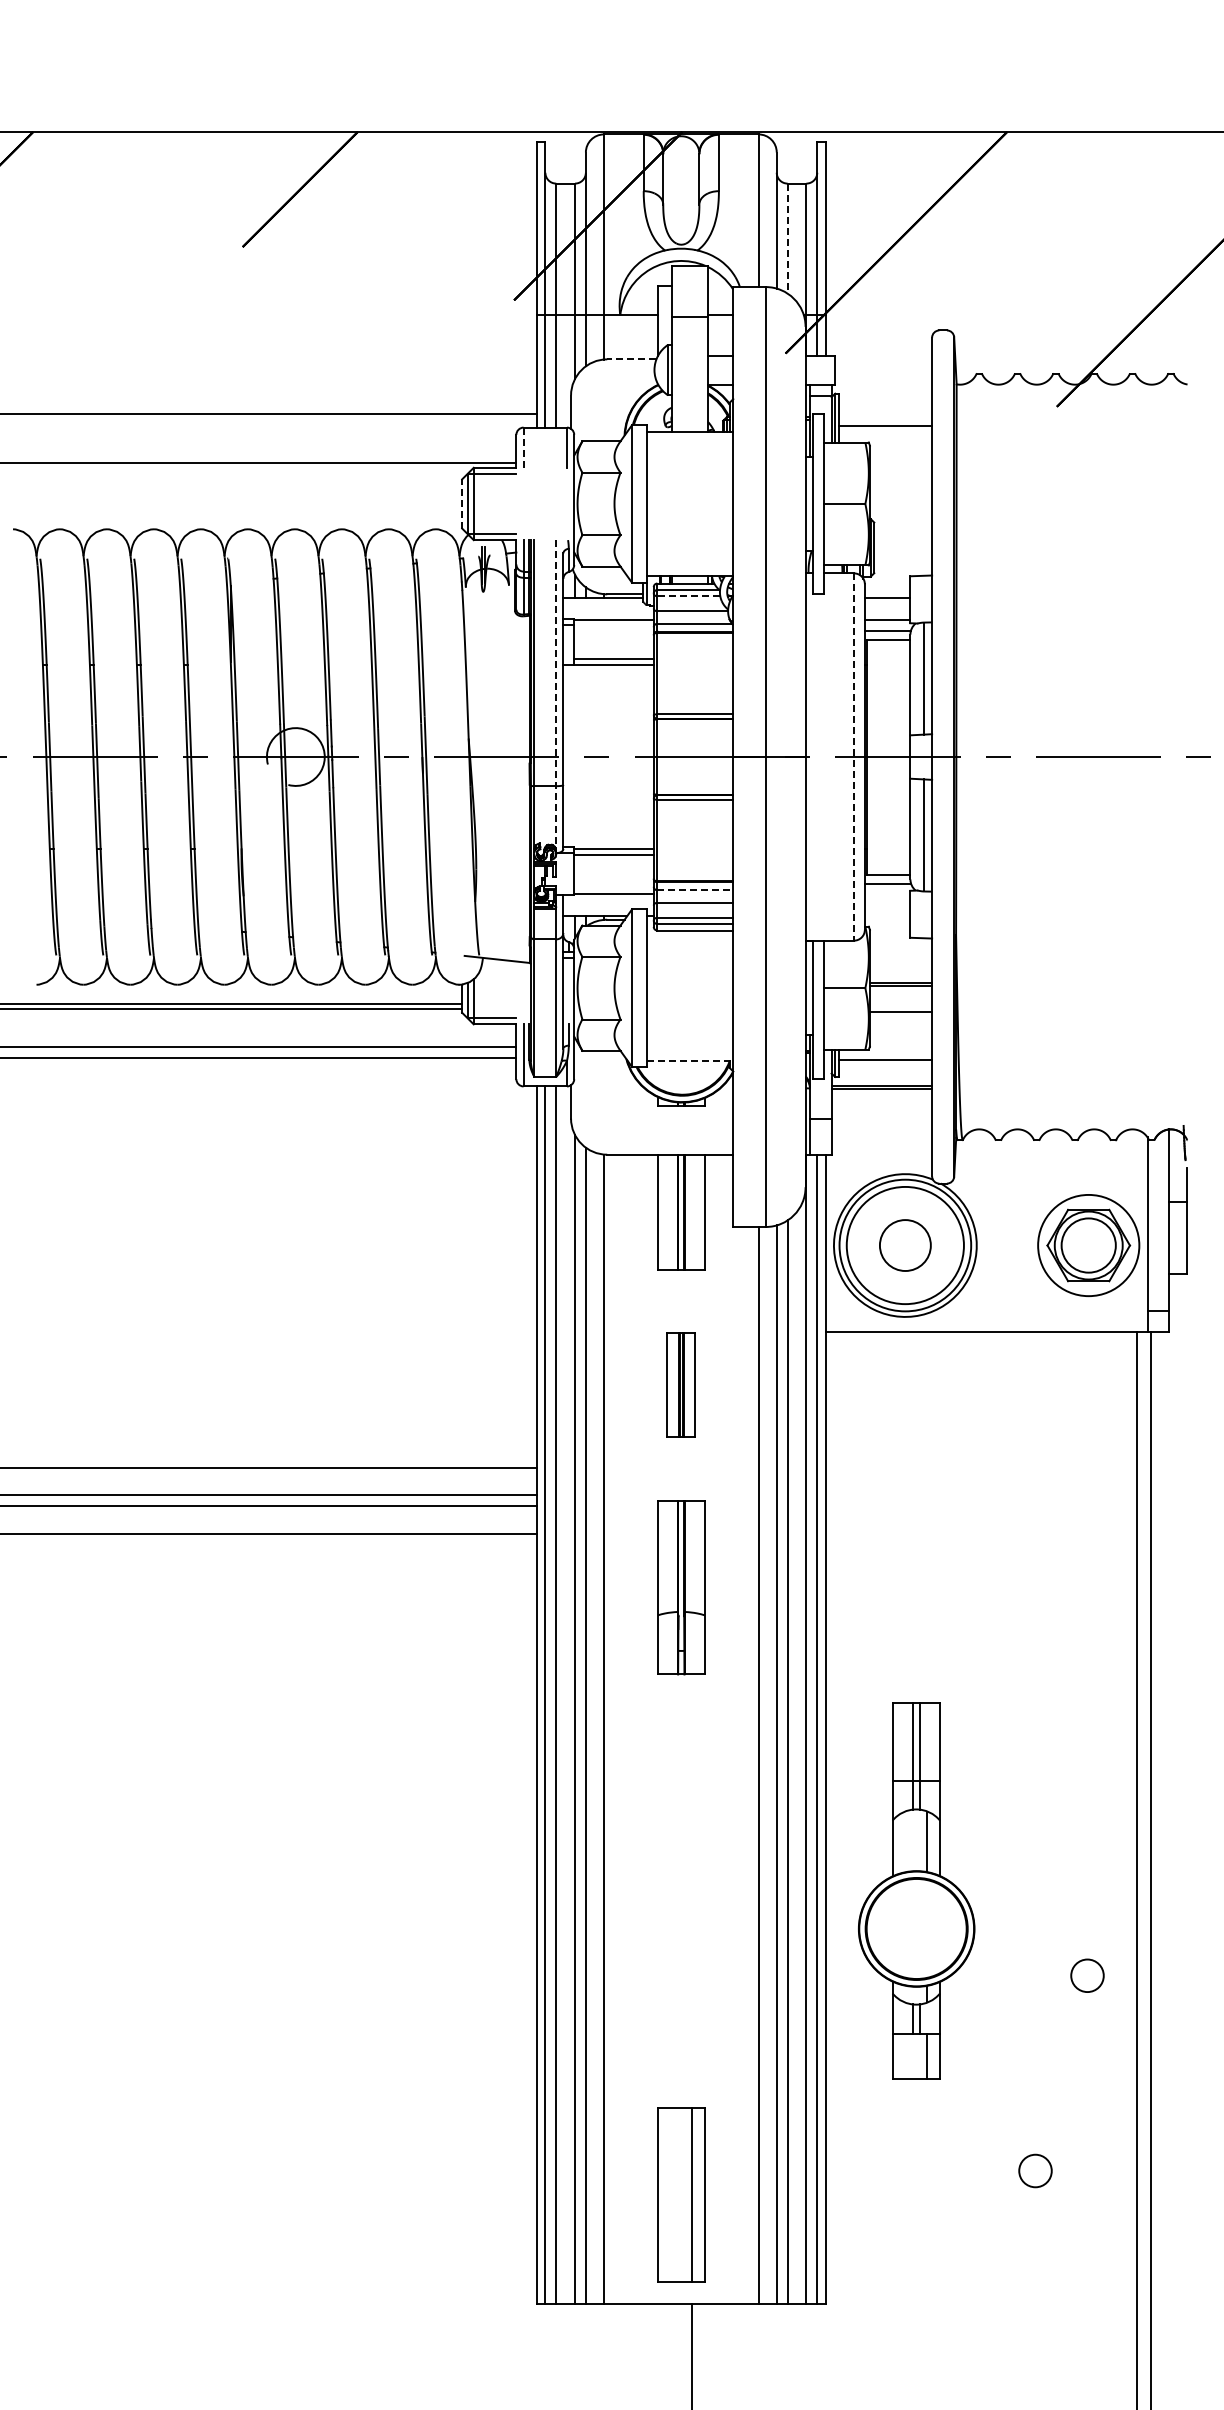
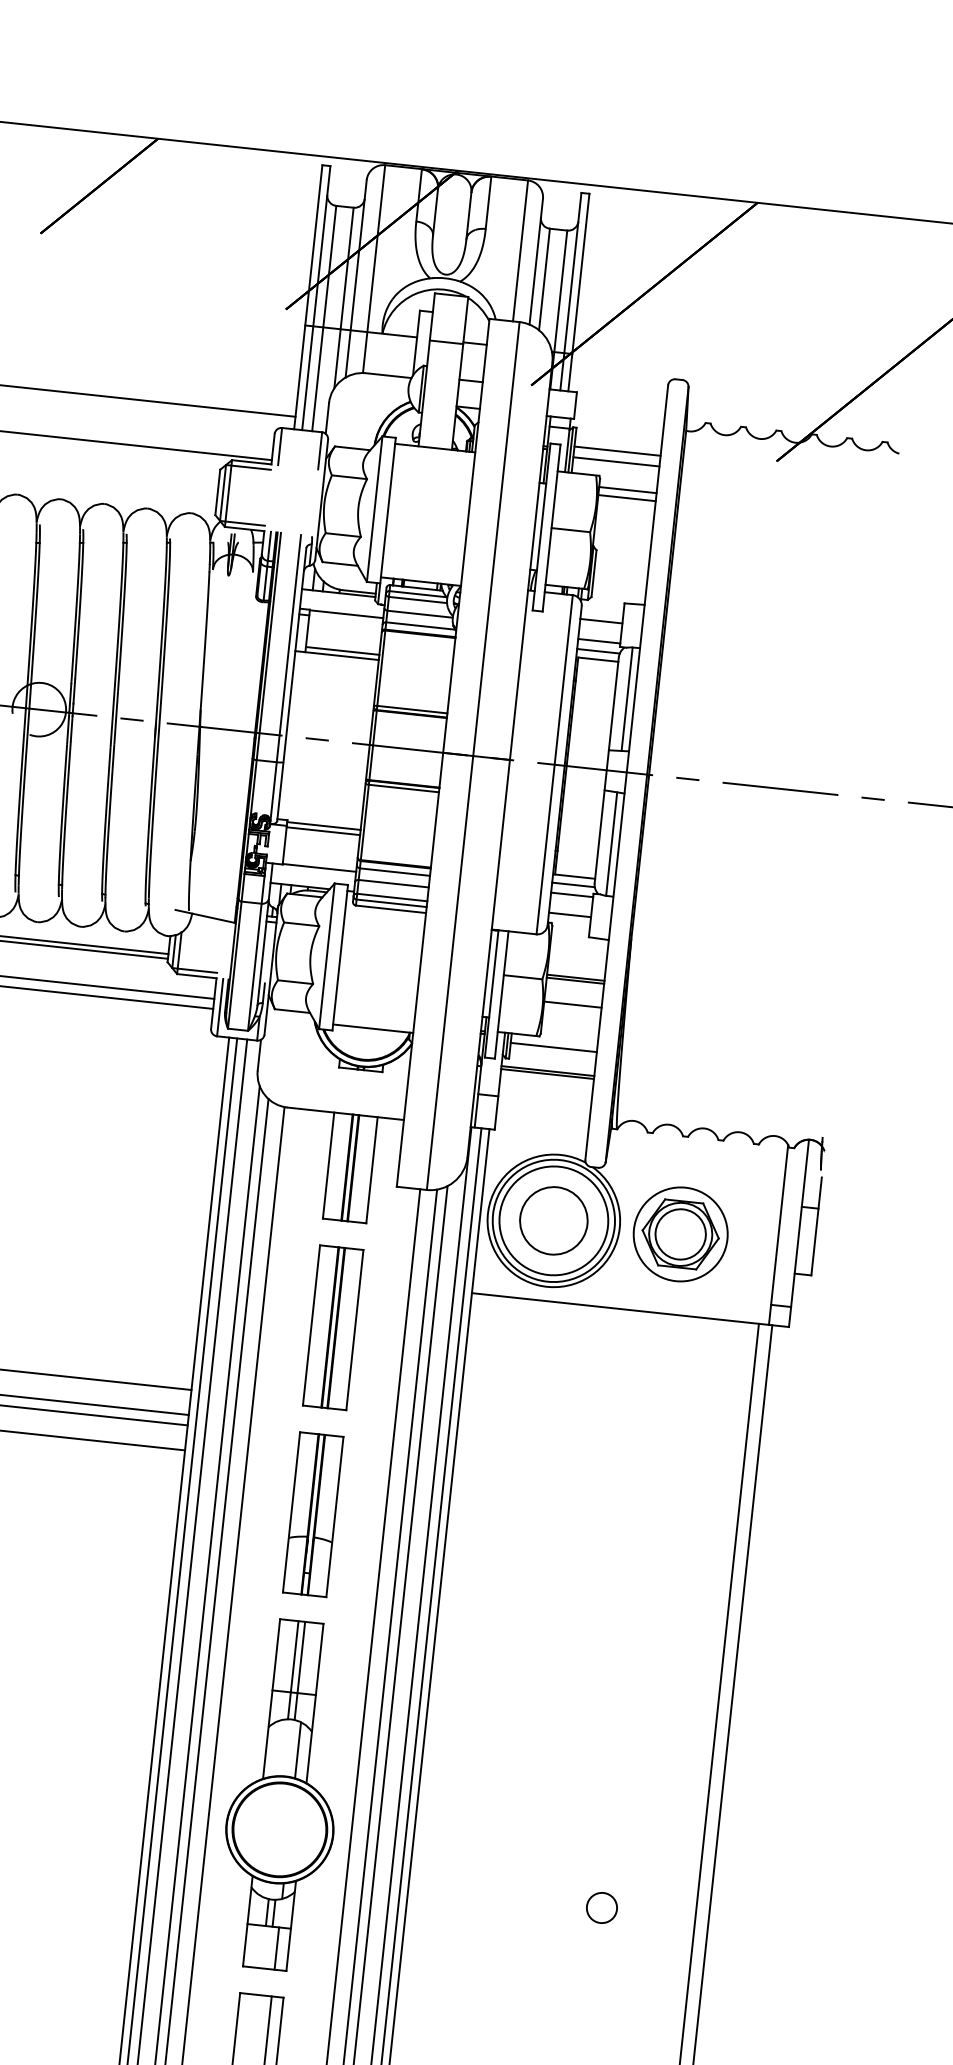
line: (787, 238) -> (544, 279), dashed -> solid
line: (631, 359) -> (388, 375), dashed -> solid
line: (885, 414) -> (617, 451), added
line: (523, 447) -> (280, 446), dashed -> solid
line: (900, 454) -> (627, 489), added
line: (900, 463) -> (626, 498), added
line: (462, 503) -> (218, 492), dashed -> solid
line: (688, 596) -> (417, 600), dashed -> solid
line: (556, 695) -> (286, 678), dashed -> solid
line: (854, 757) -> (555, 765), dashed -> solid
line: (695, 890) -> (395, 872), dashed -> solid
line: (887, 894) -> (572, 894), added
line: (887, 916) -> (569, 915), added
line: (690, 1060) -> (373, 1028), dashed -> solid
circle: (905, 1245) -> (553, 1220), size x1.43
part: (1088, 1245) -> (680, 1234), moved
part: (681, 1385) -> (333, 1328), size x1.67
part: (916, 1890) -> (283, 1794), moved
circle: (1087, 1975) -> (601, 1907), moved

